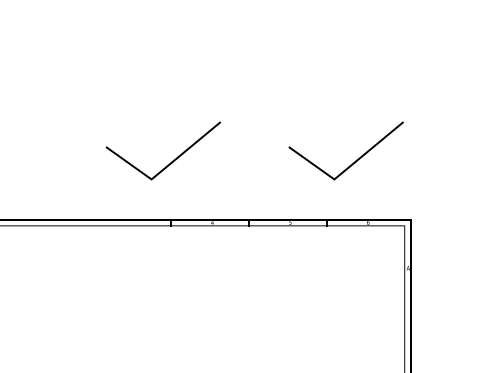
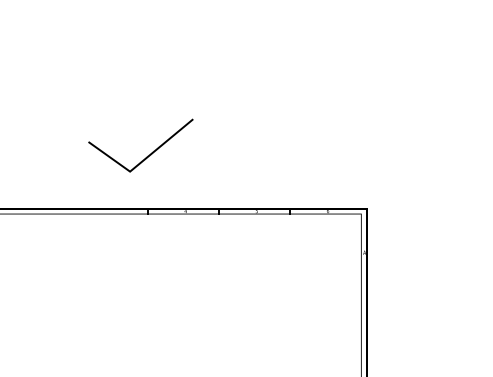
line: (353, 161) -> (314, 155), removed

